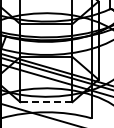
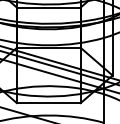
line: (45, 102) -> (47, 103), dashed -> solid

